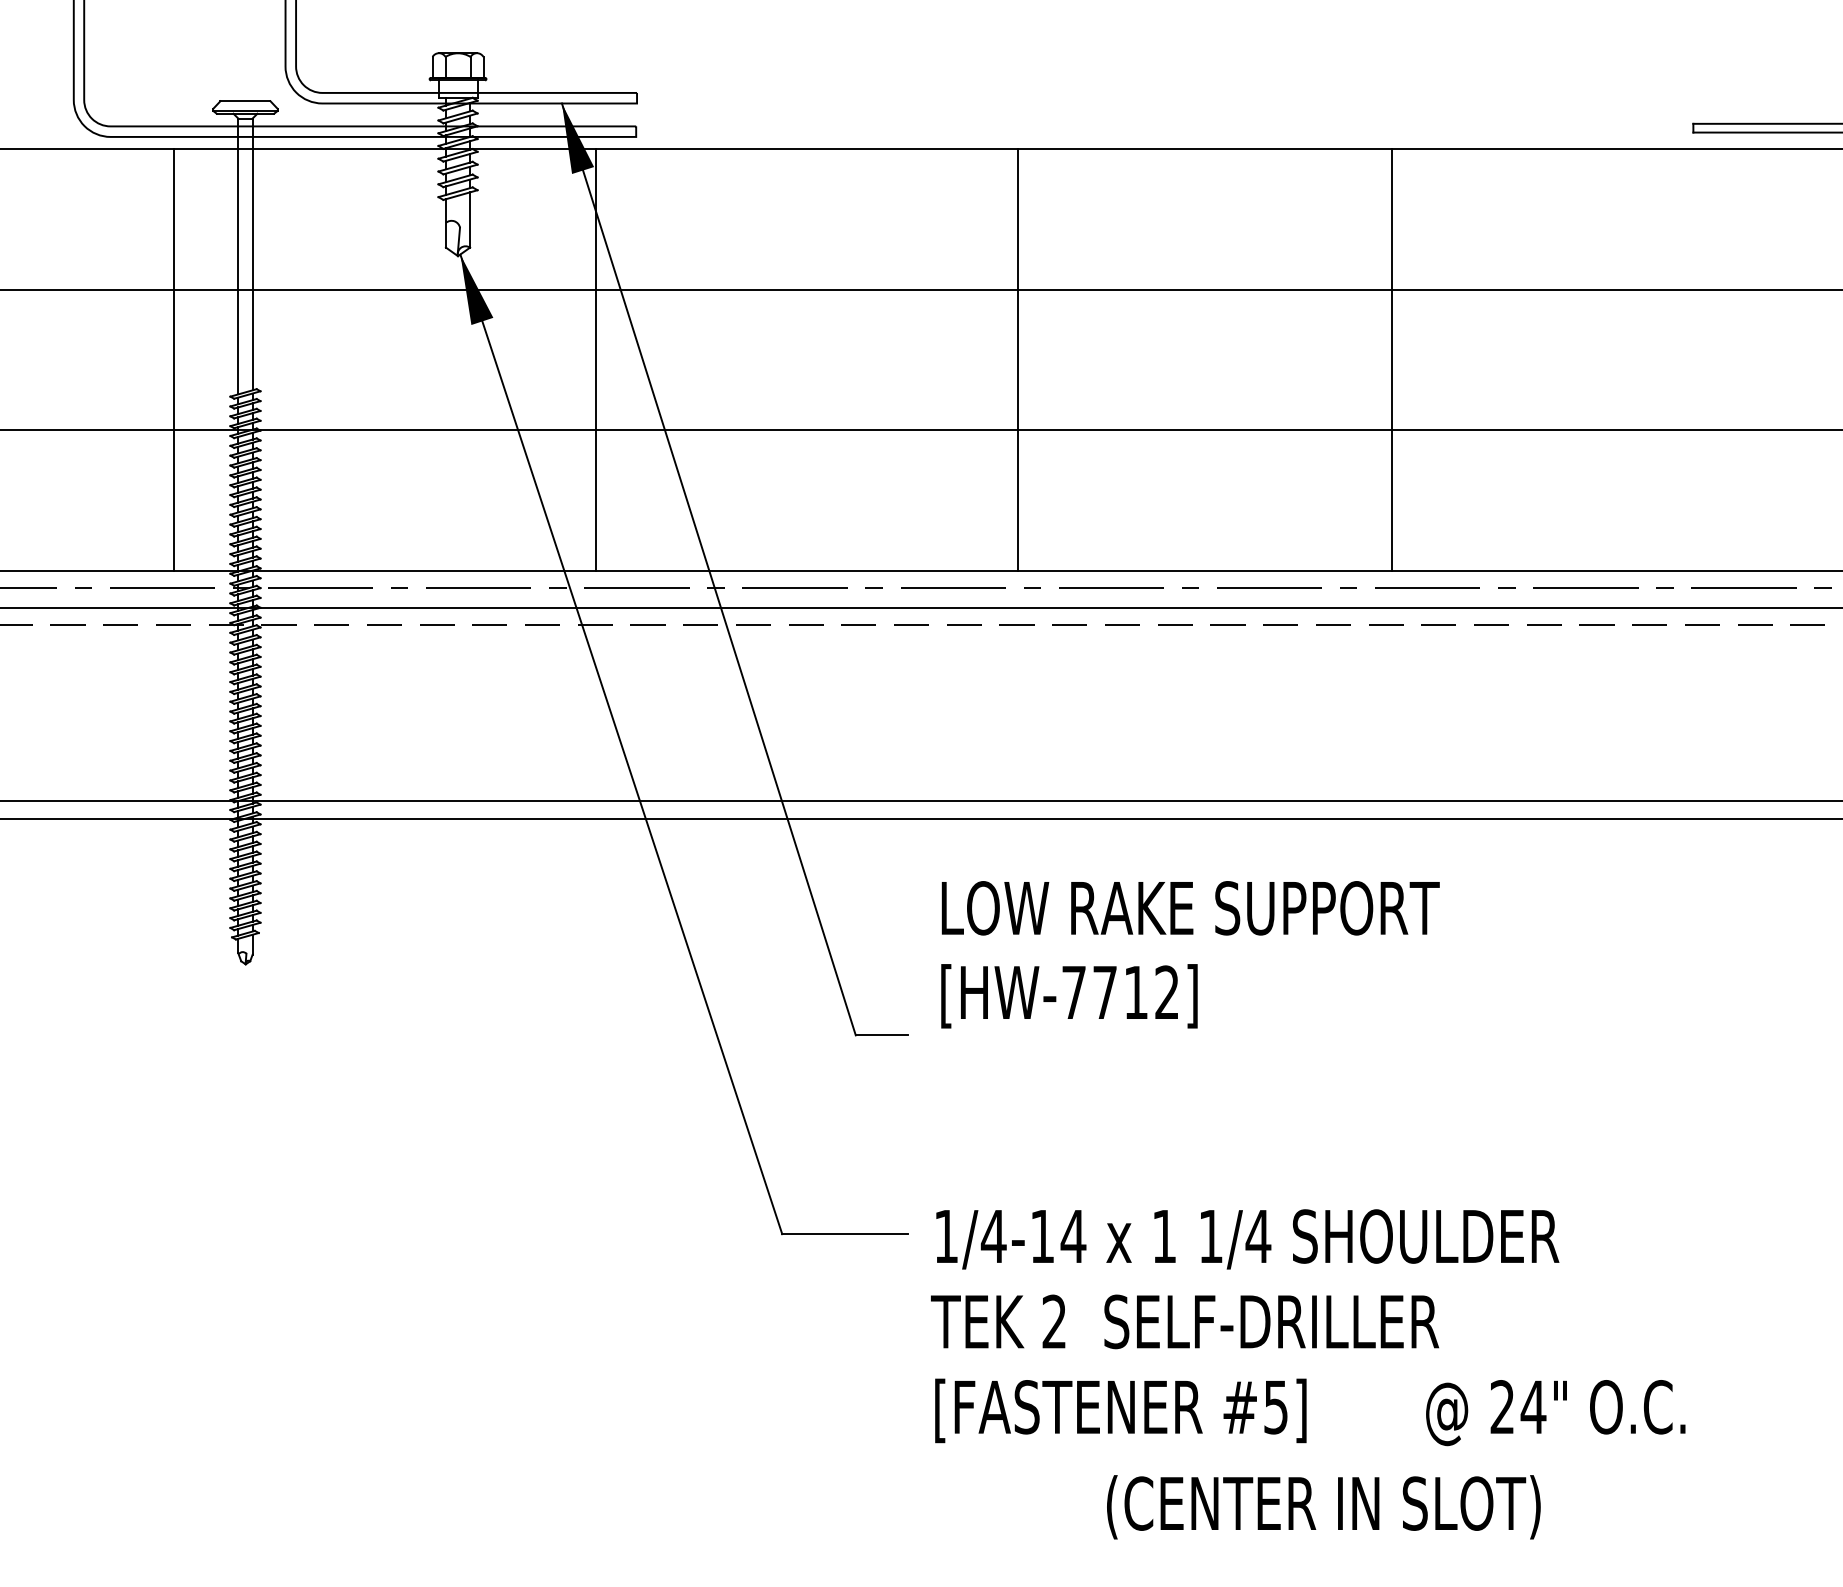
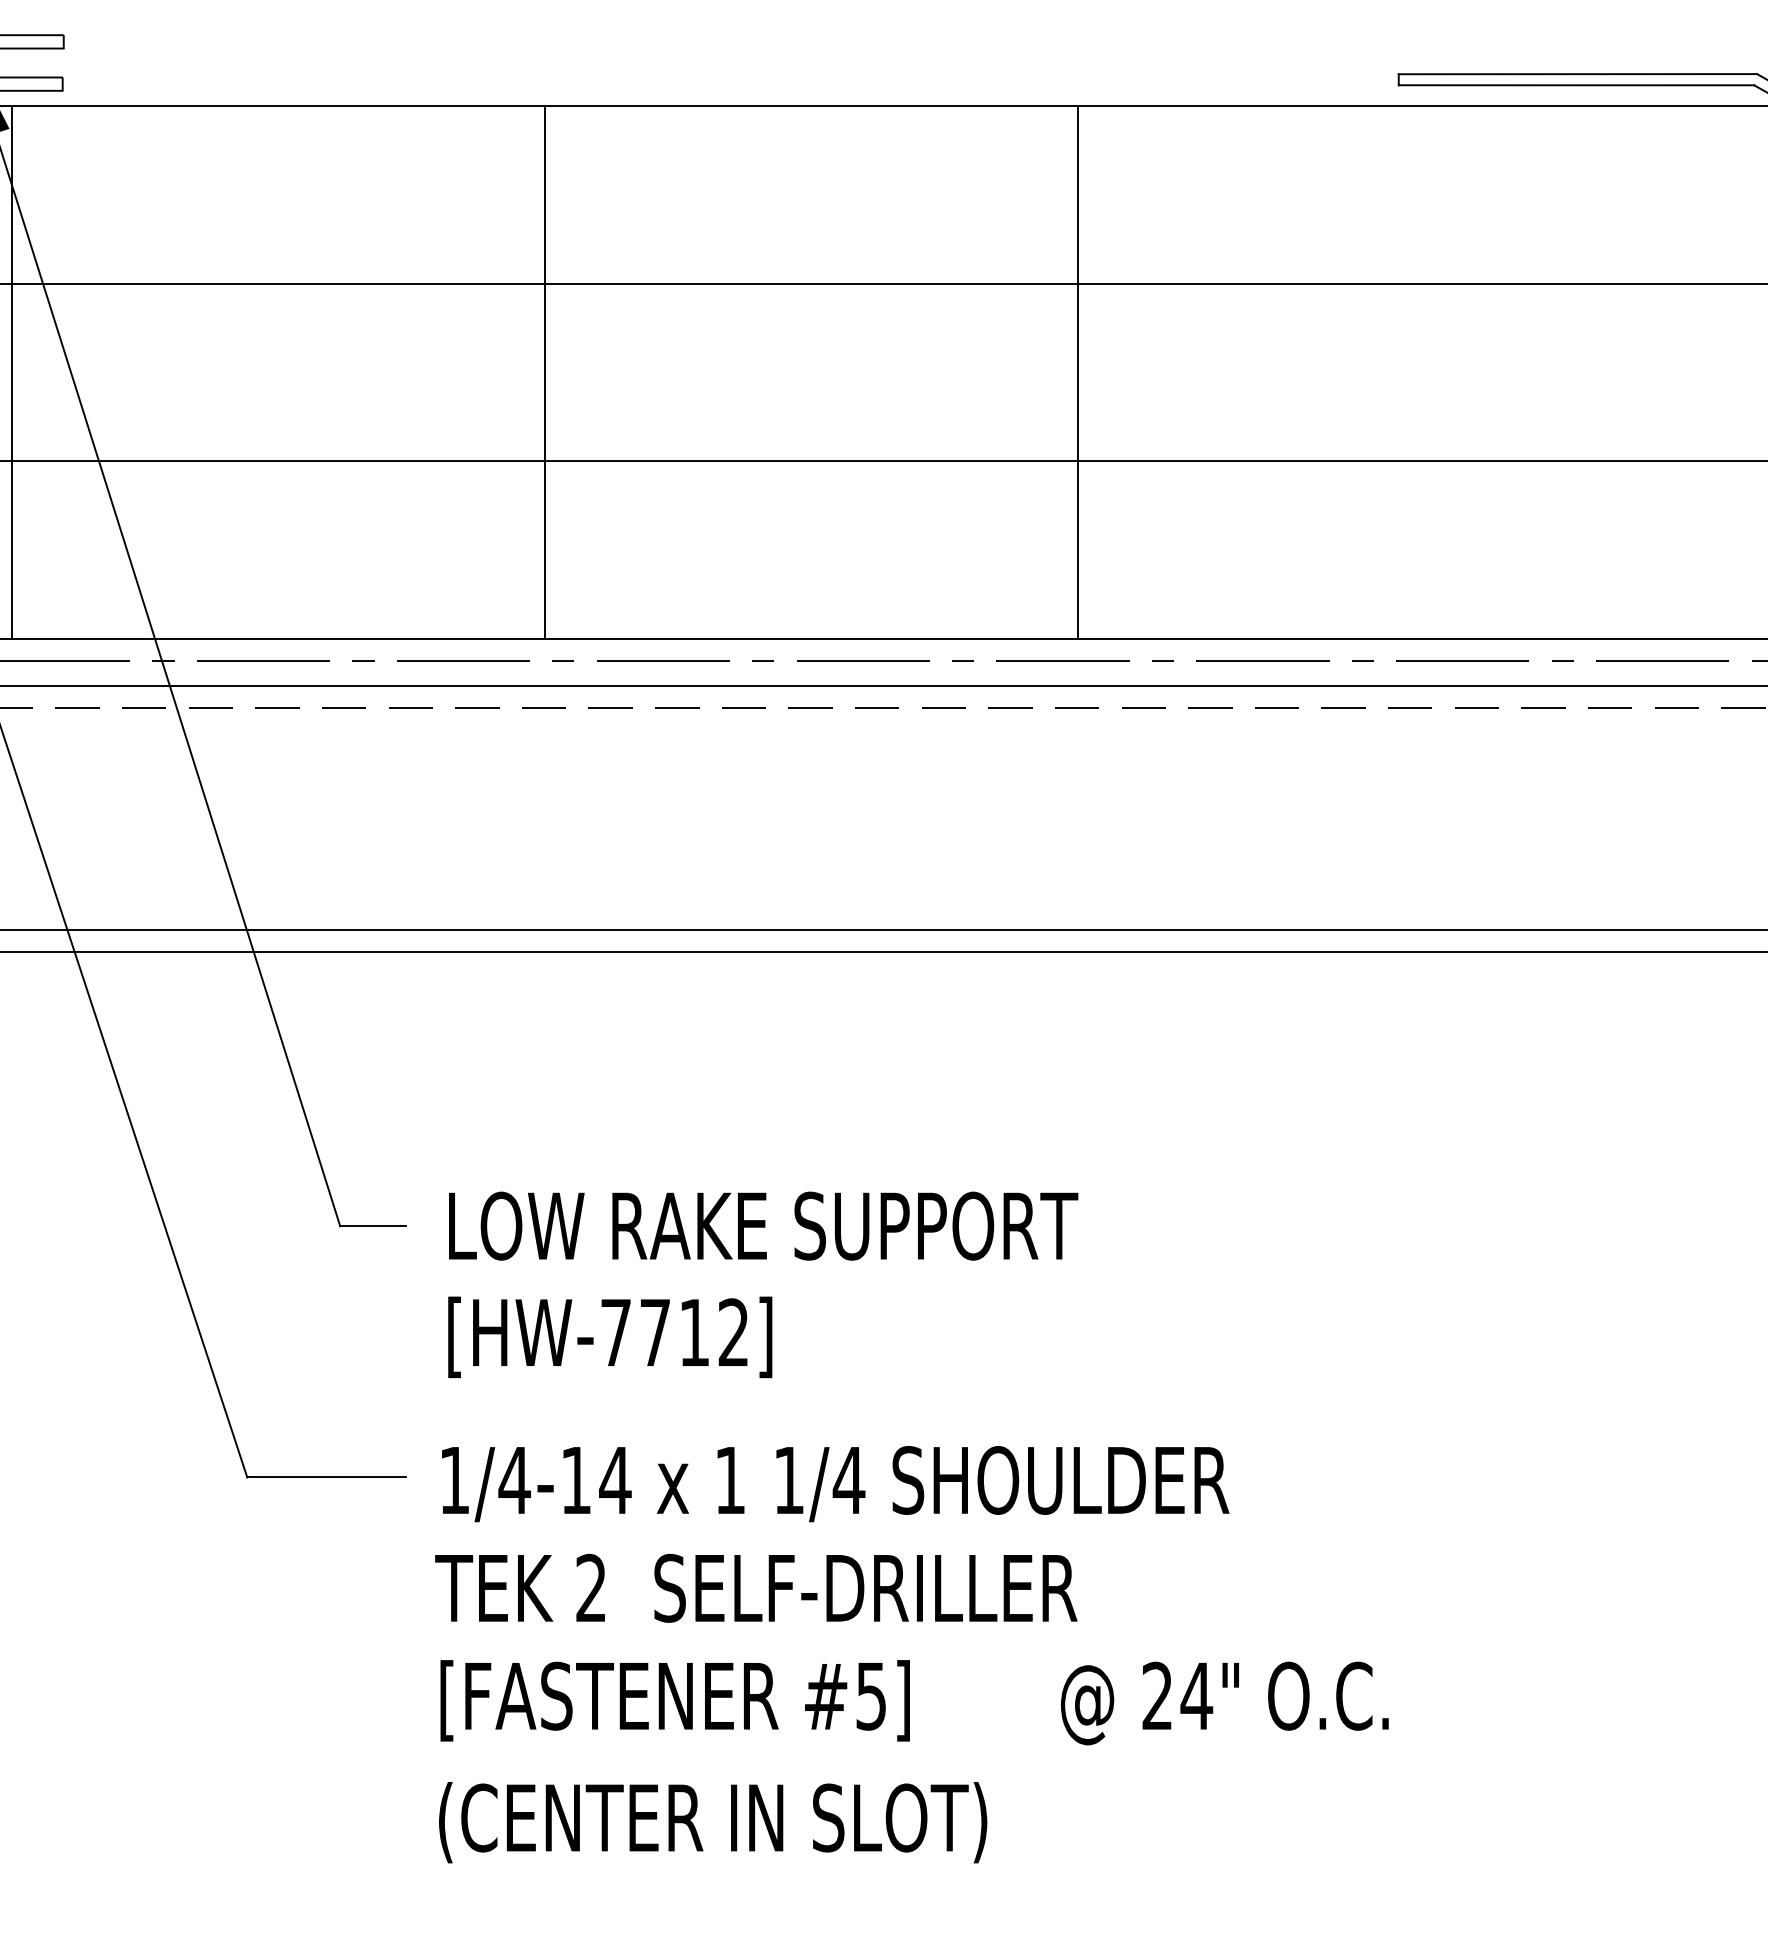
line: (1391, 359) -> (1077, 372), moved
text: (1190, 954) -> (763, 1284), moved
text: (1323, 1507) -> (712, 1822), moved

